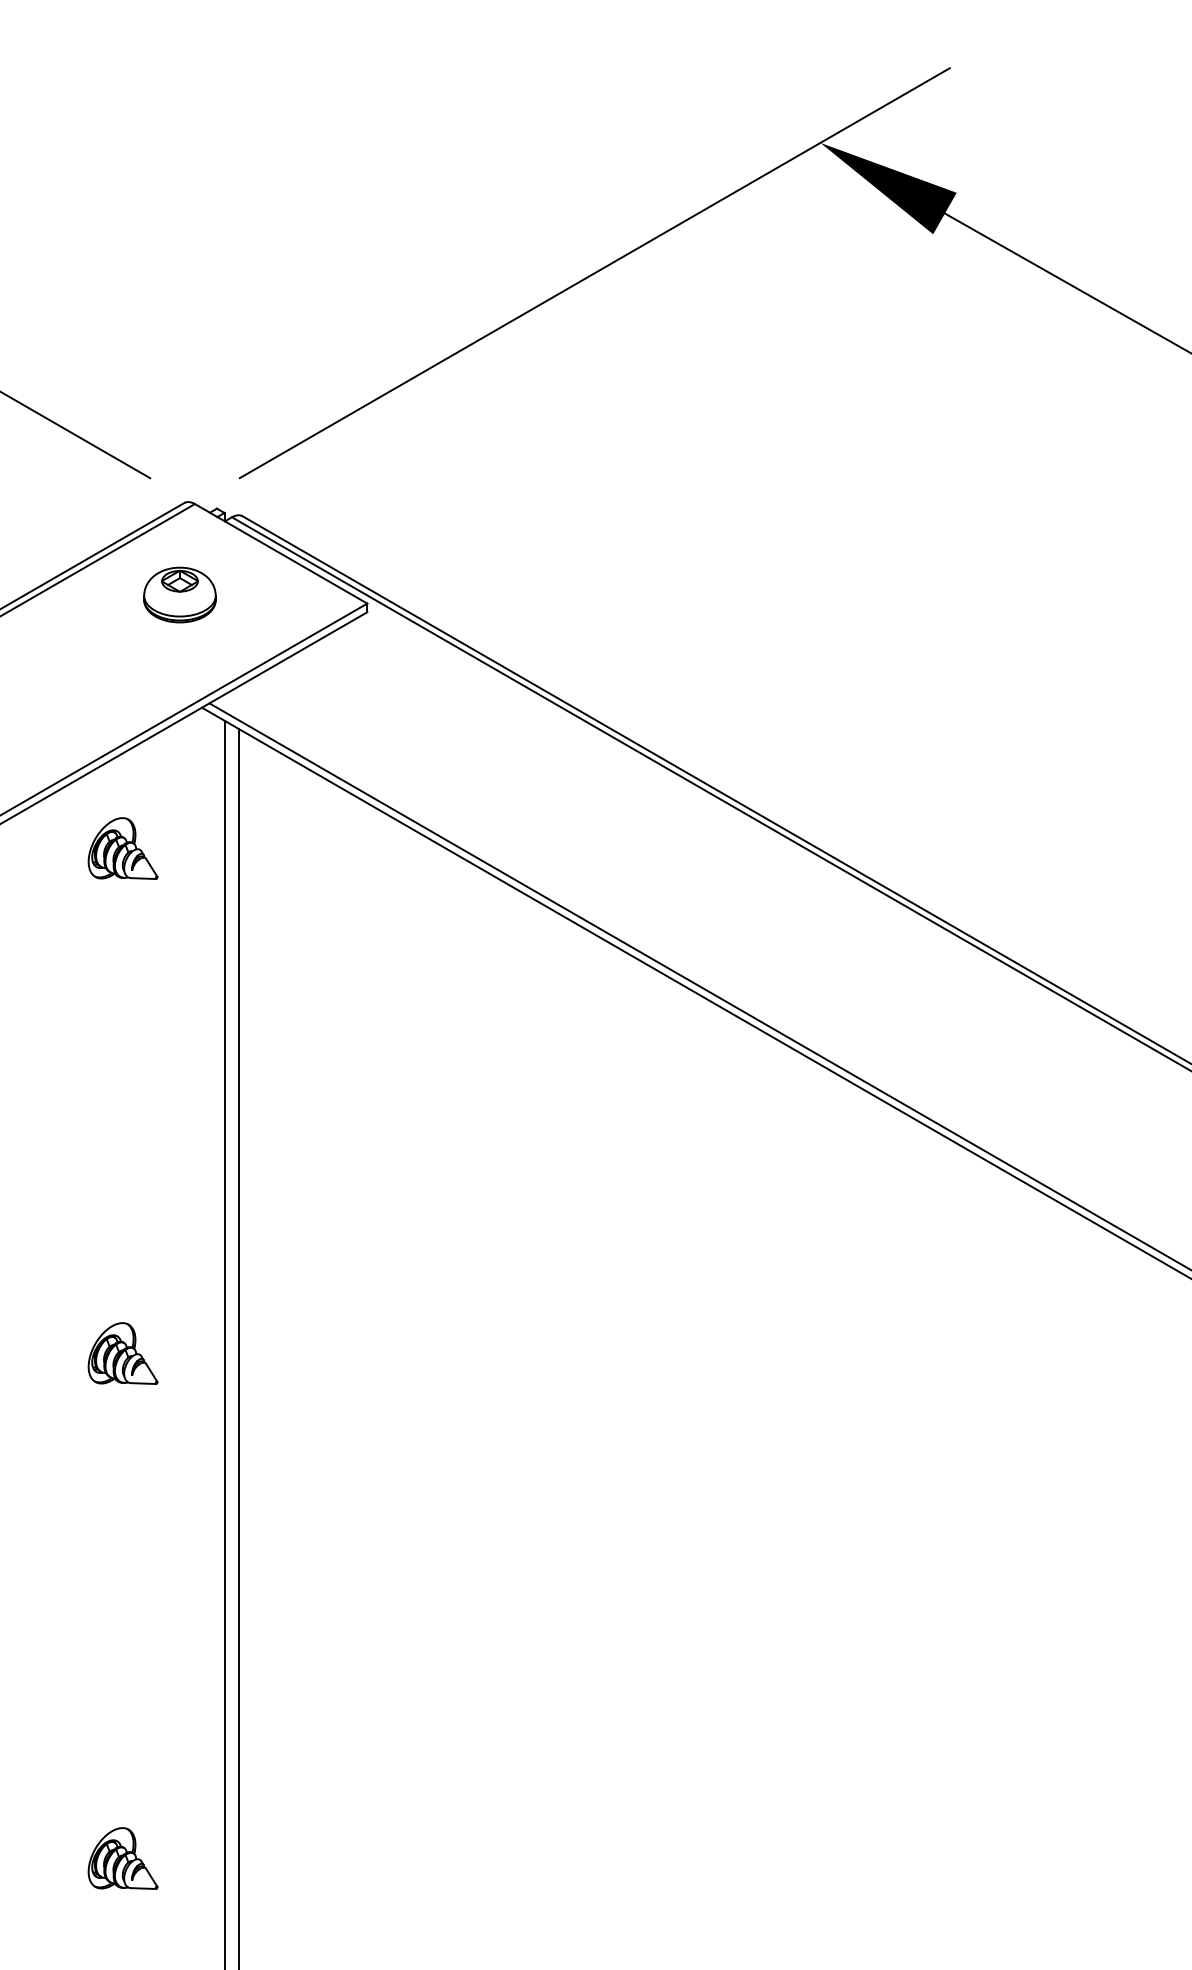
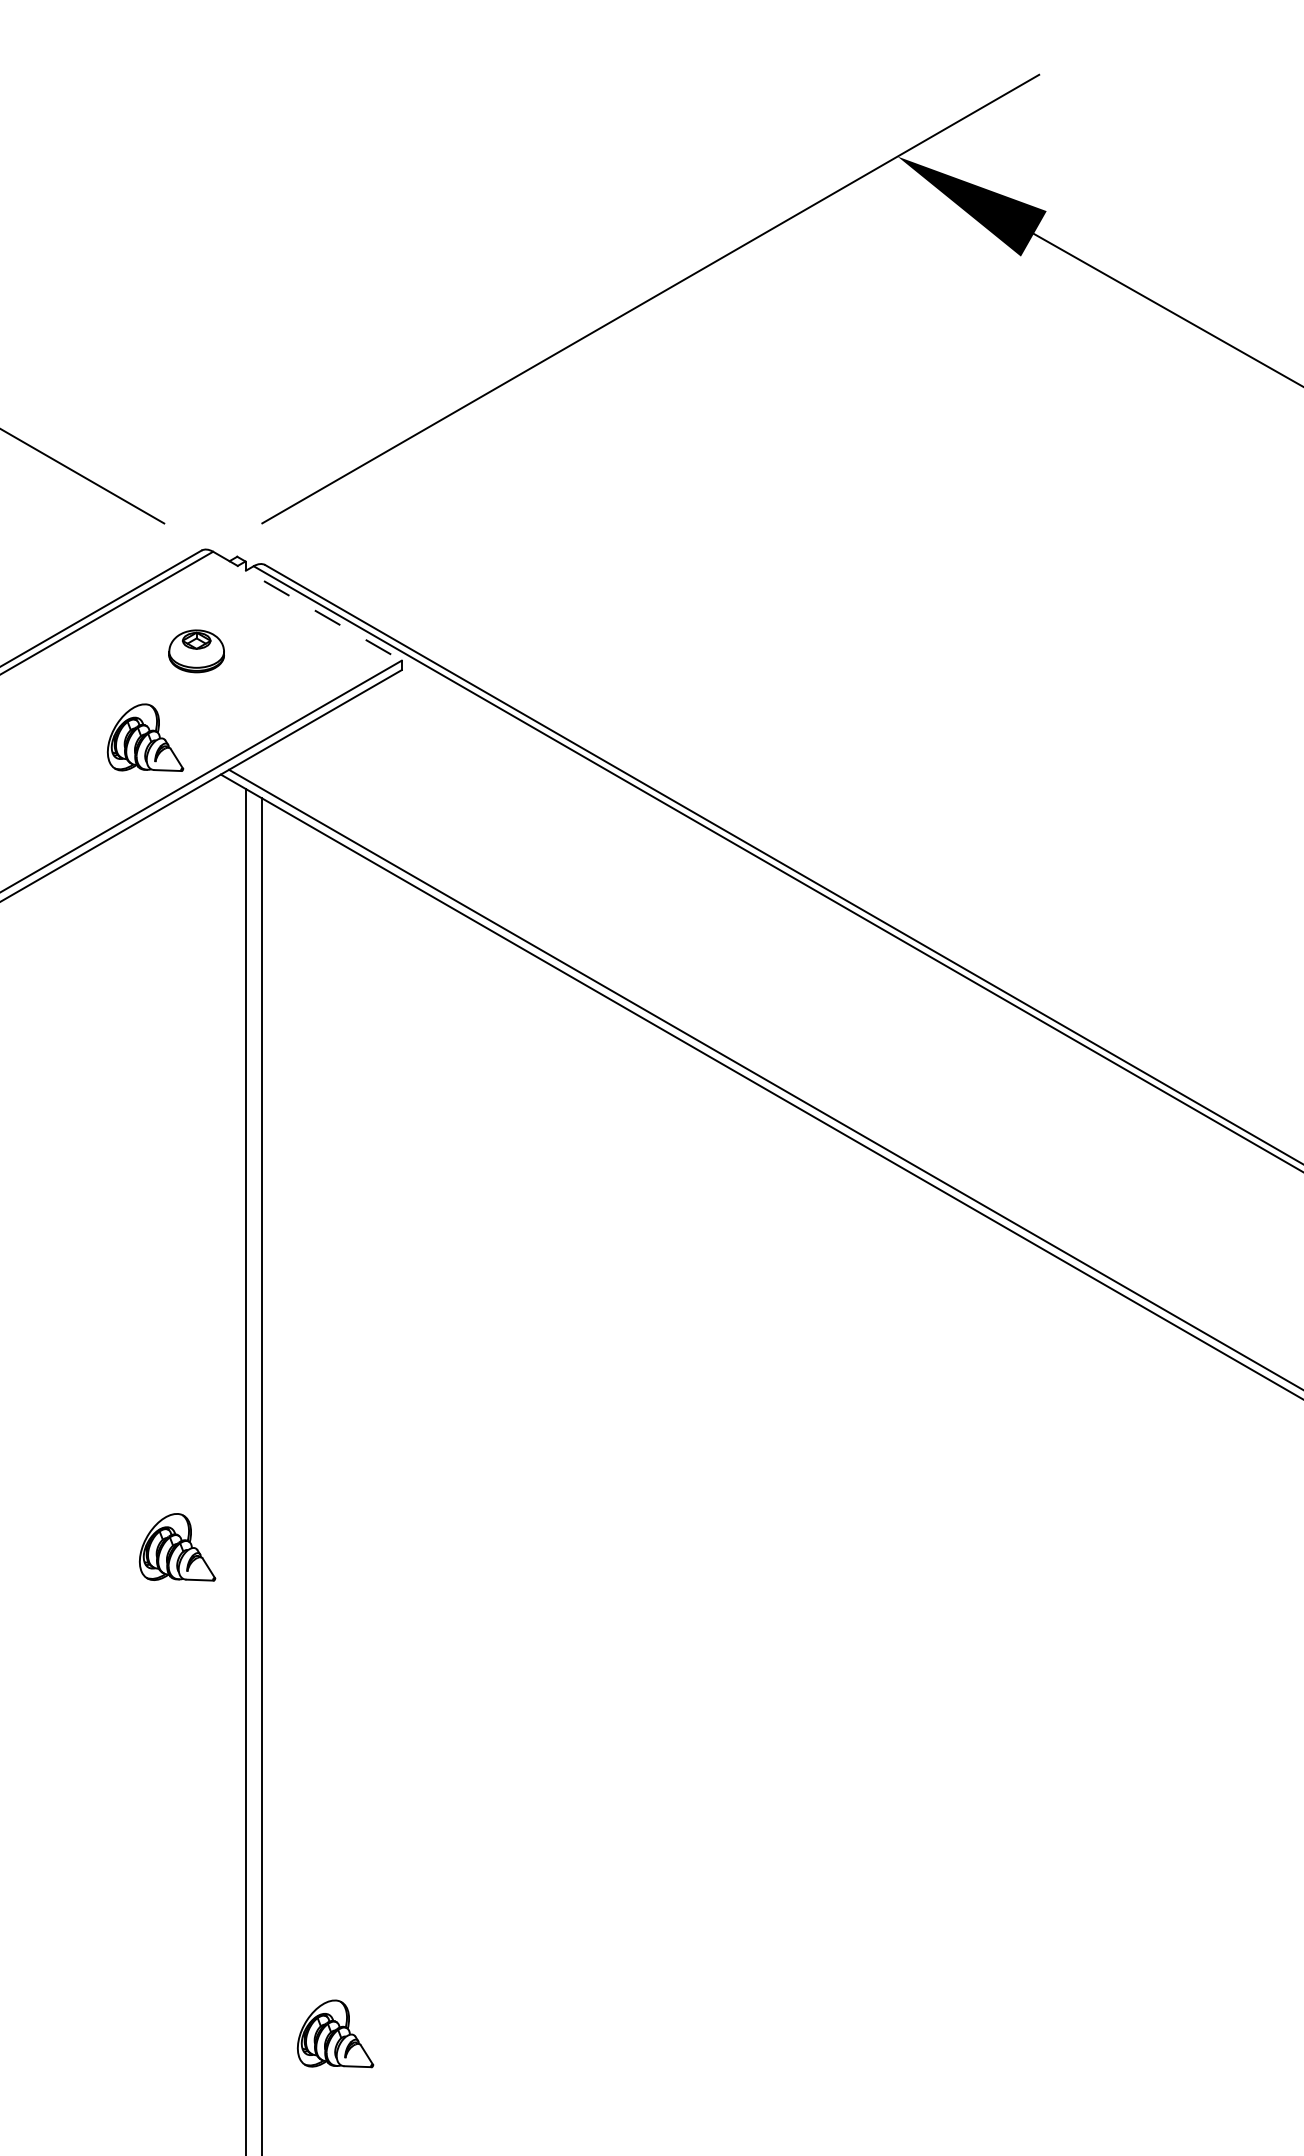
line: (281, 554) -> (307, 606), solid -> dashed
part: (179, 595) -> (196, 651), size x0.7
part: (123, 848) -> (145, 737), moved
part: (123, 1353) -> (177, 1547), moved
part: (123, 1858) -> (335, 2033), moved

